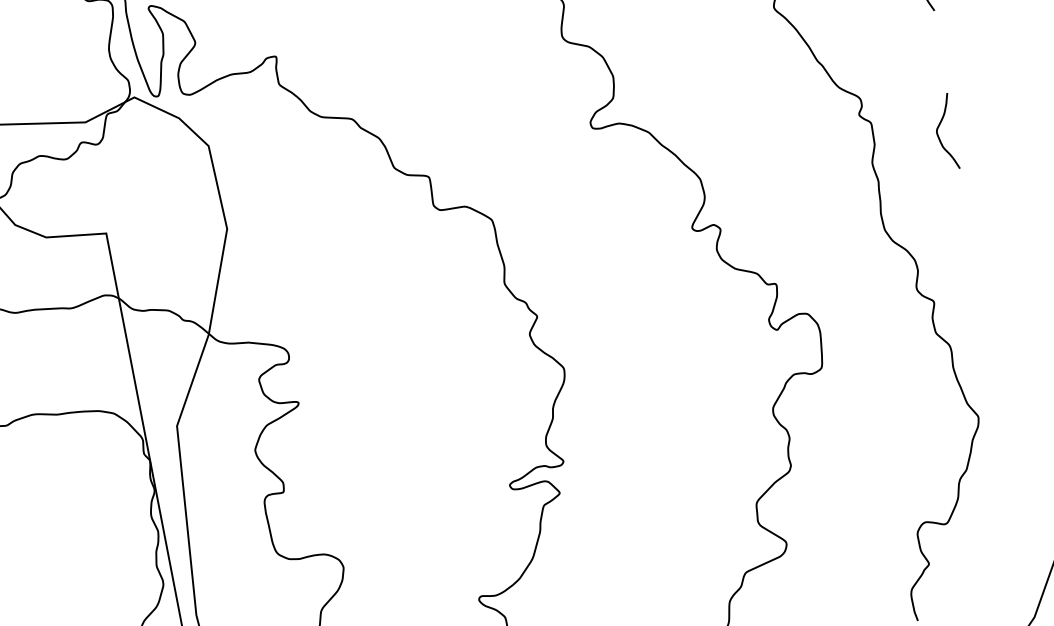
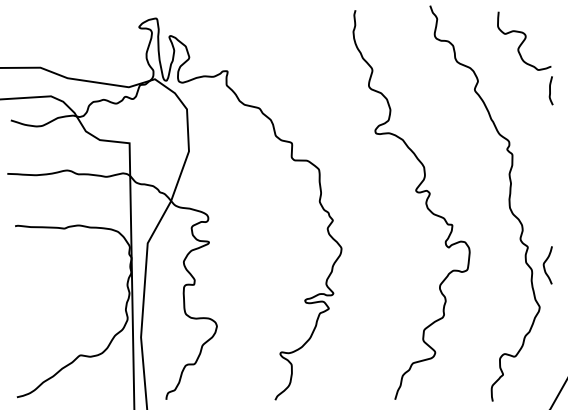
curve: (940, 129) -> (545, 263), moved

